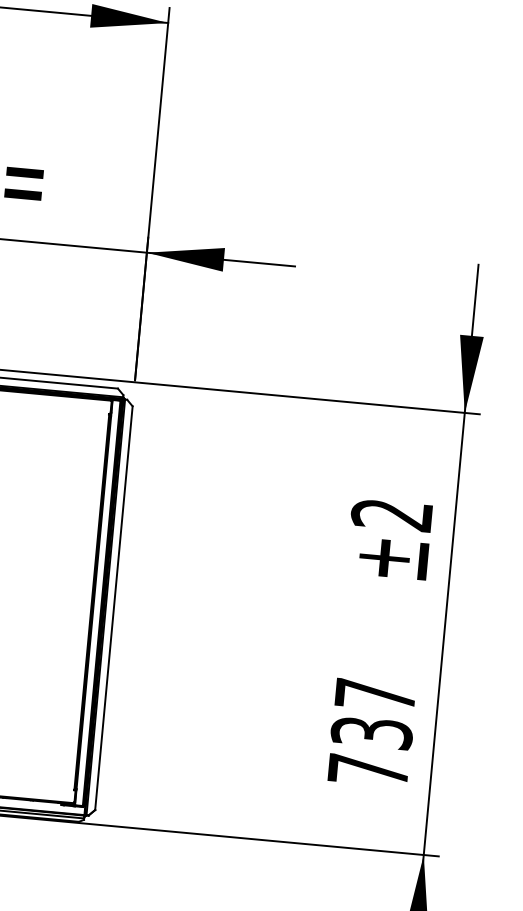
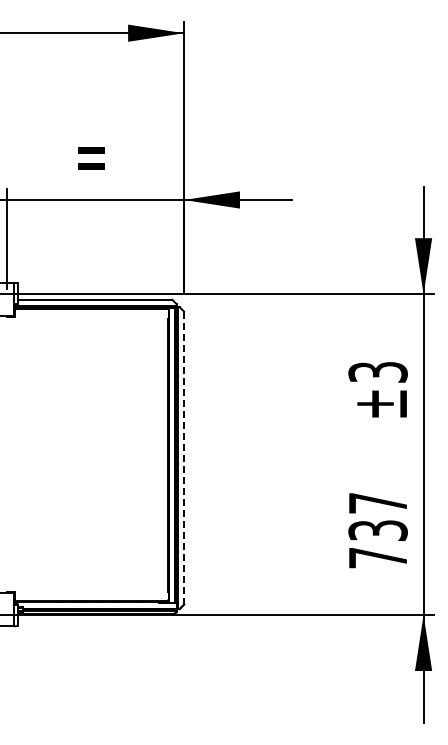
text: (391, 514) -> (377, 372), ±2 -> ±3
line: (114, 608) -> (184, 458), solid -> dashed

